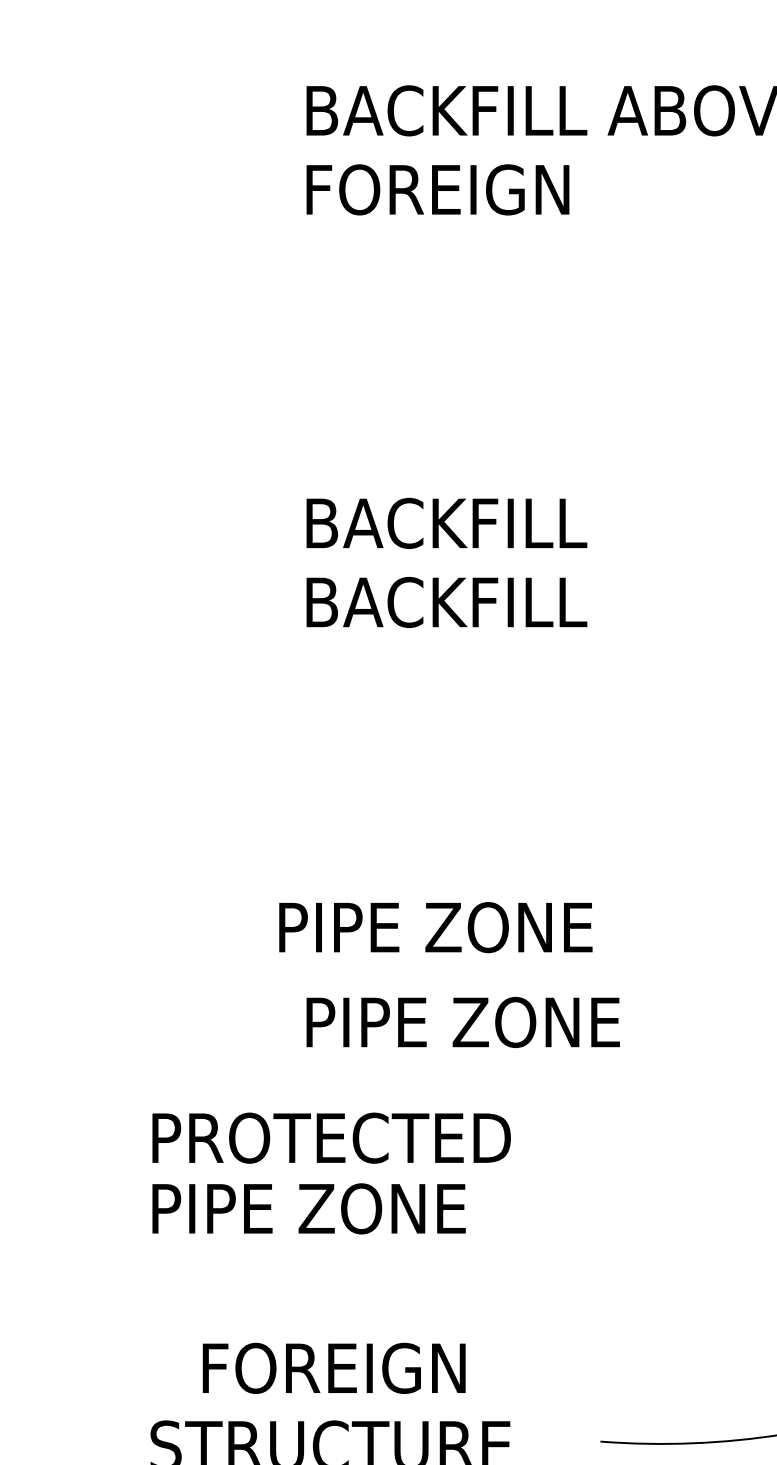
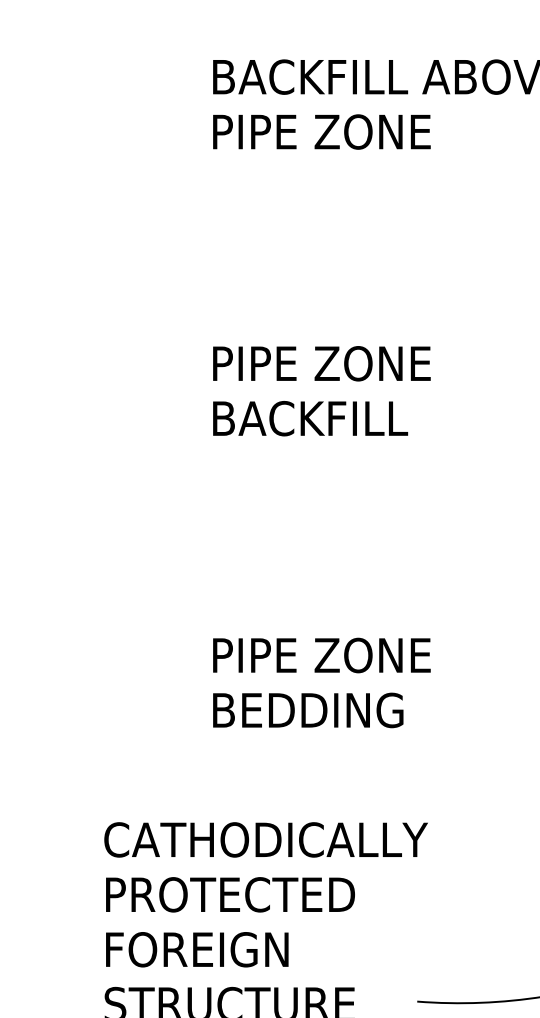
text: (465, 189) -> (323, 131), FOREIGN -> PIPE ZONE
text: (465, 523) -> (323, 363), BACKFILL -> PIPE ZONE
text: (435, 927) -> (321, 655), moved
text: (465, 1022) -> (323, 710), PIPE ZONE -> BEDDING
text: (331, 1137) -> (230, 894), moved
text: (382, 1208) -> (265, 839), PIPE ZONE -> CATHODICALLY
text: (334, 1368) -> (197, 949), moved

